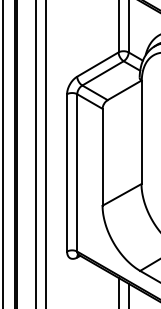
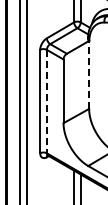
line: (142, 131) -> (89, 74), solid -> dashed
line: (76, 172) -> (46, 101), solid -> dashed

